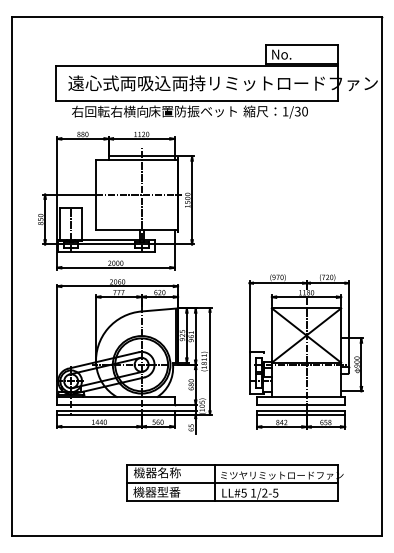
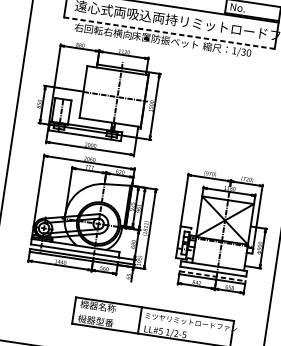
line: (197, 101) -> (169, 33), solid -> dashed
line: (301, 410) -> (212, 275), solid -> dashed
line: (231, 482) -> (152, 321), removed

